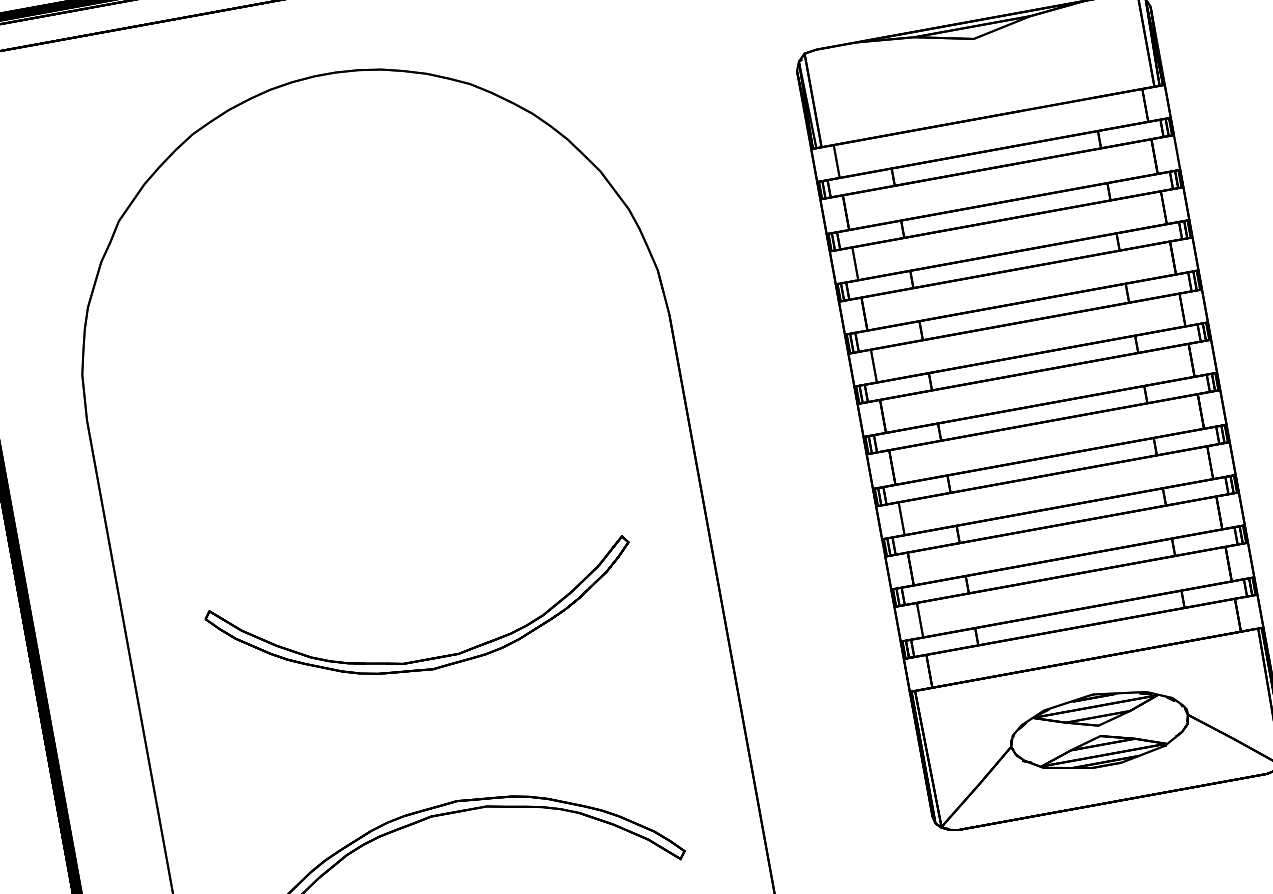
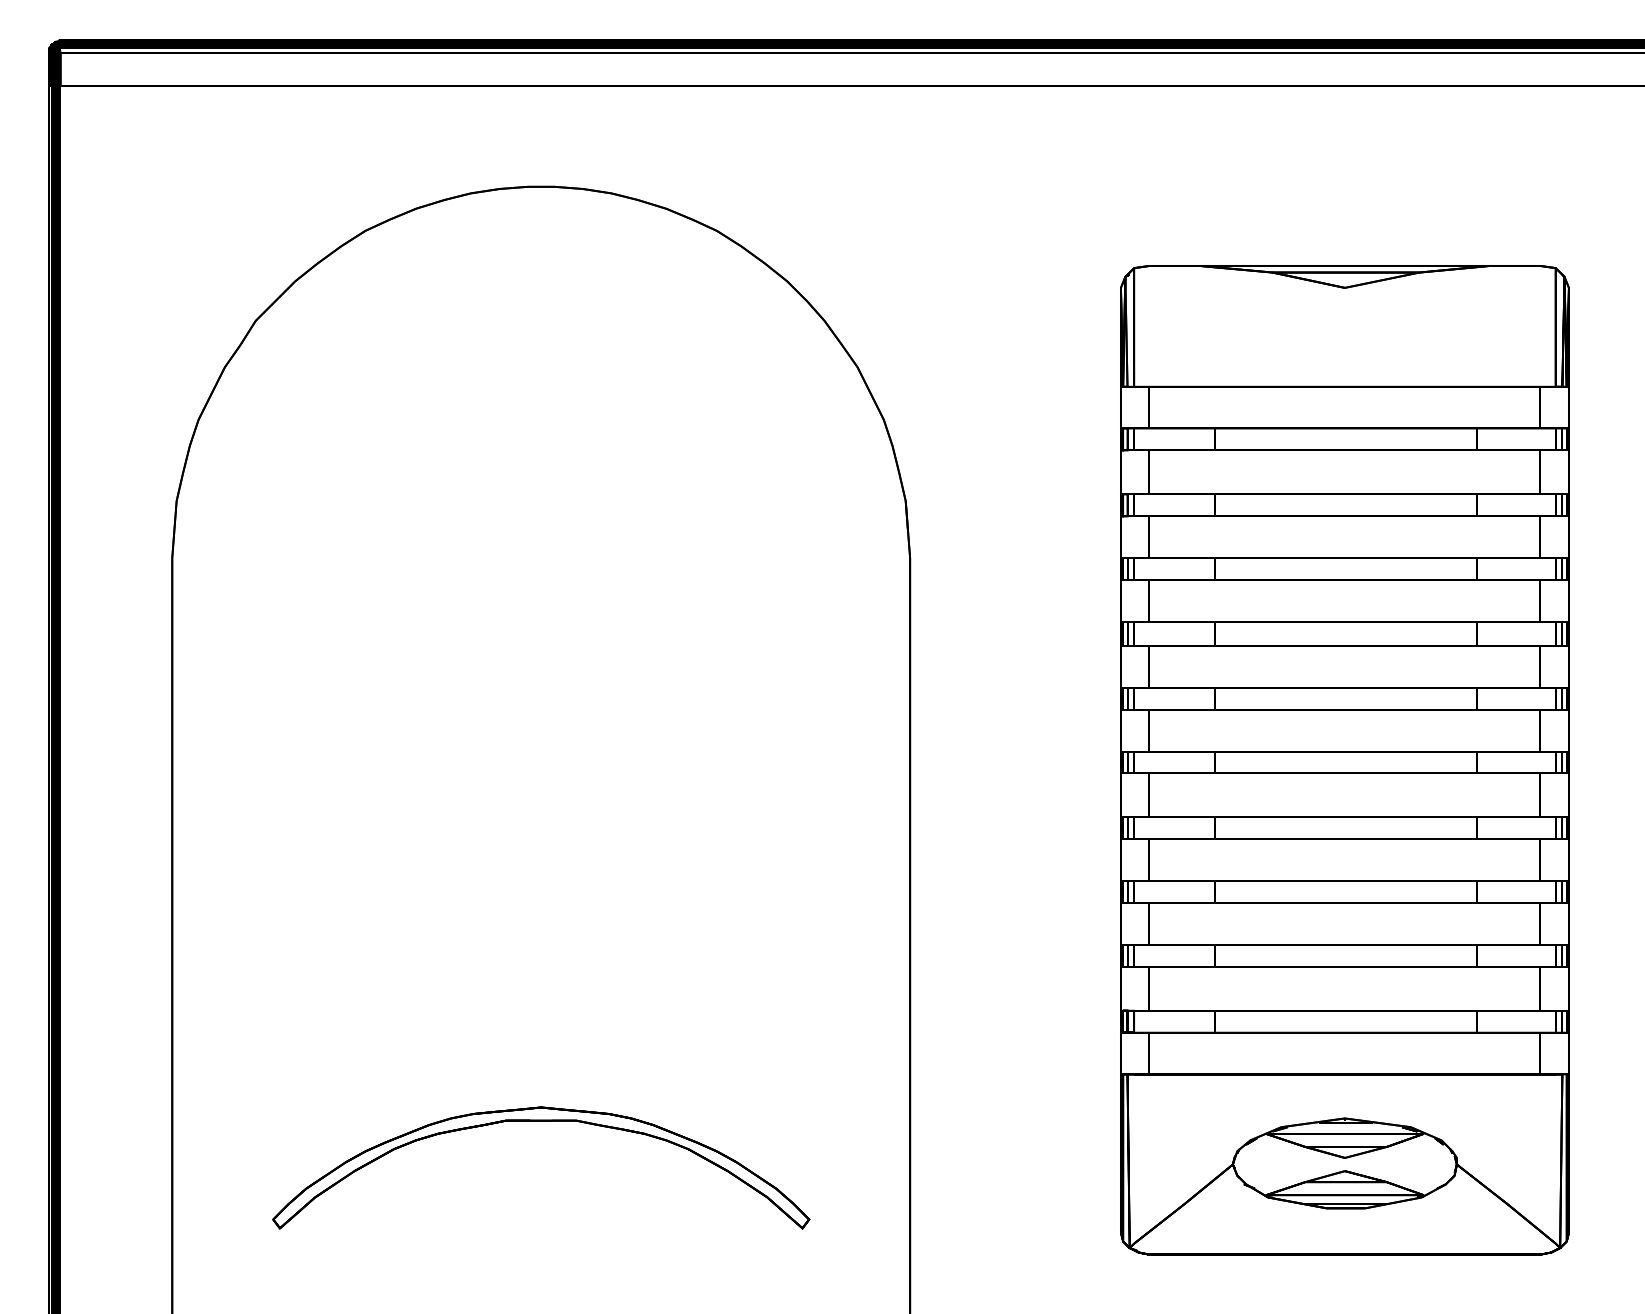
part: (431, 658) -> (541, 926), removed

